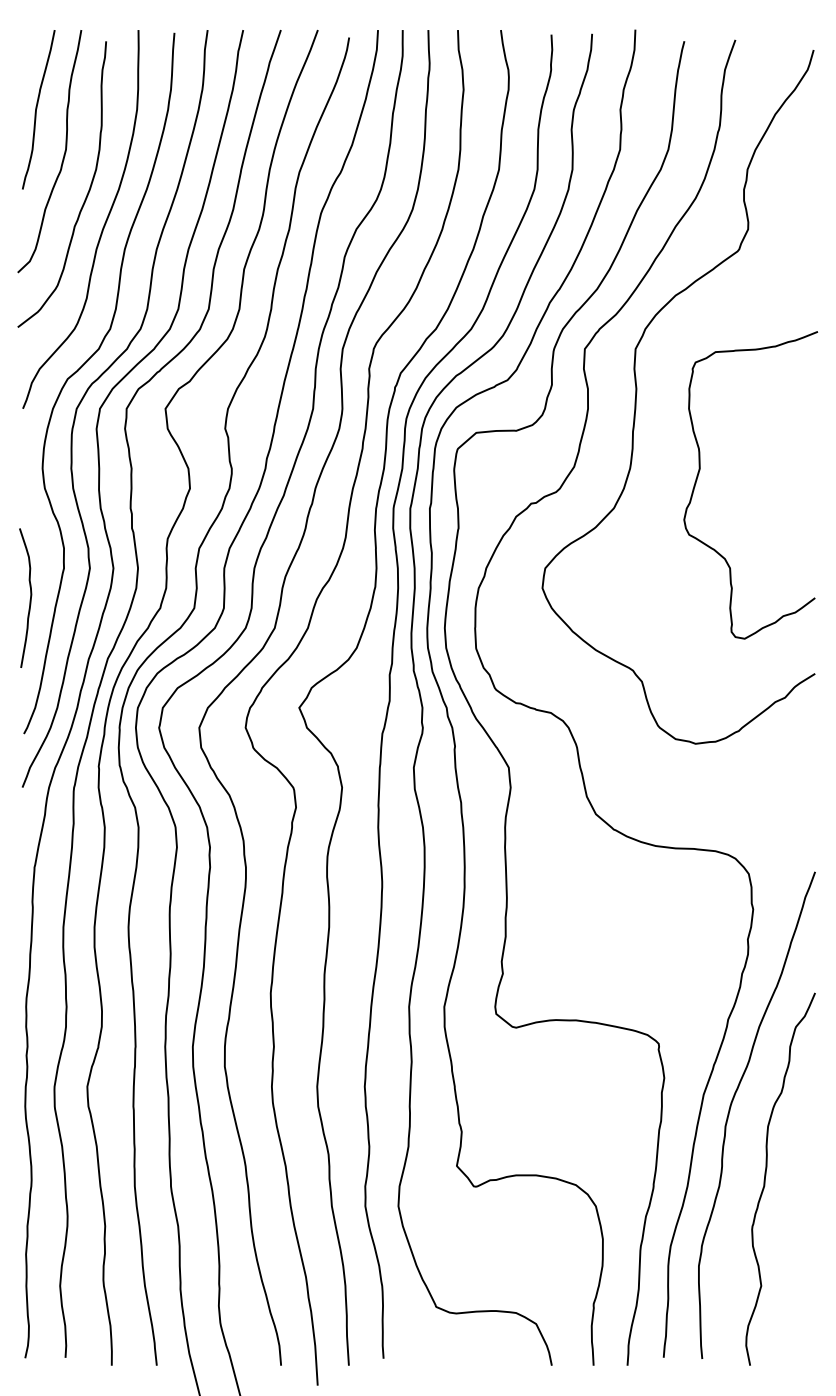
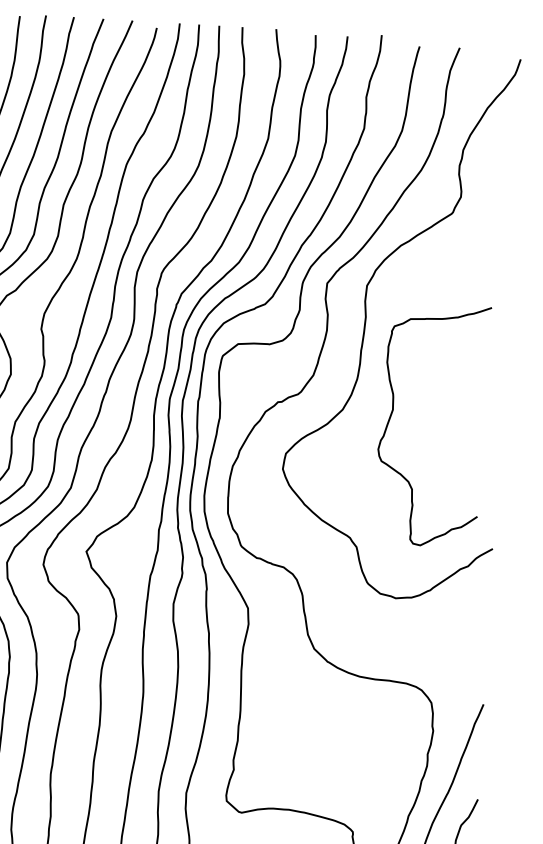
curve: (700, 470) -> (393, 411), moved

